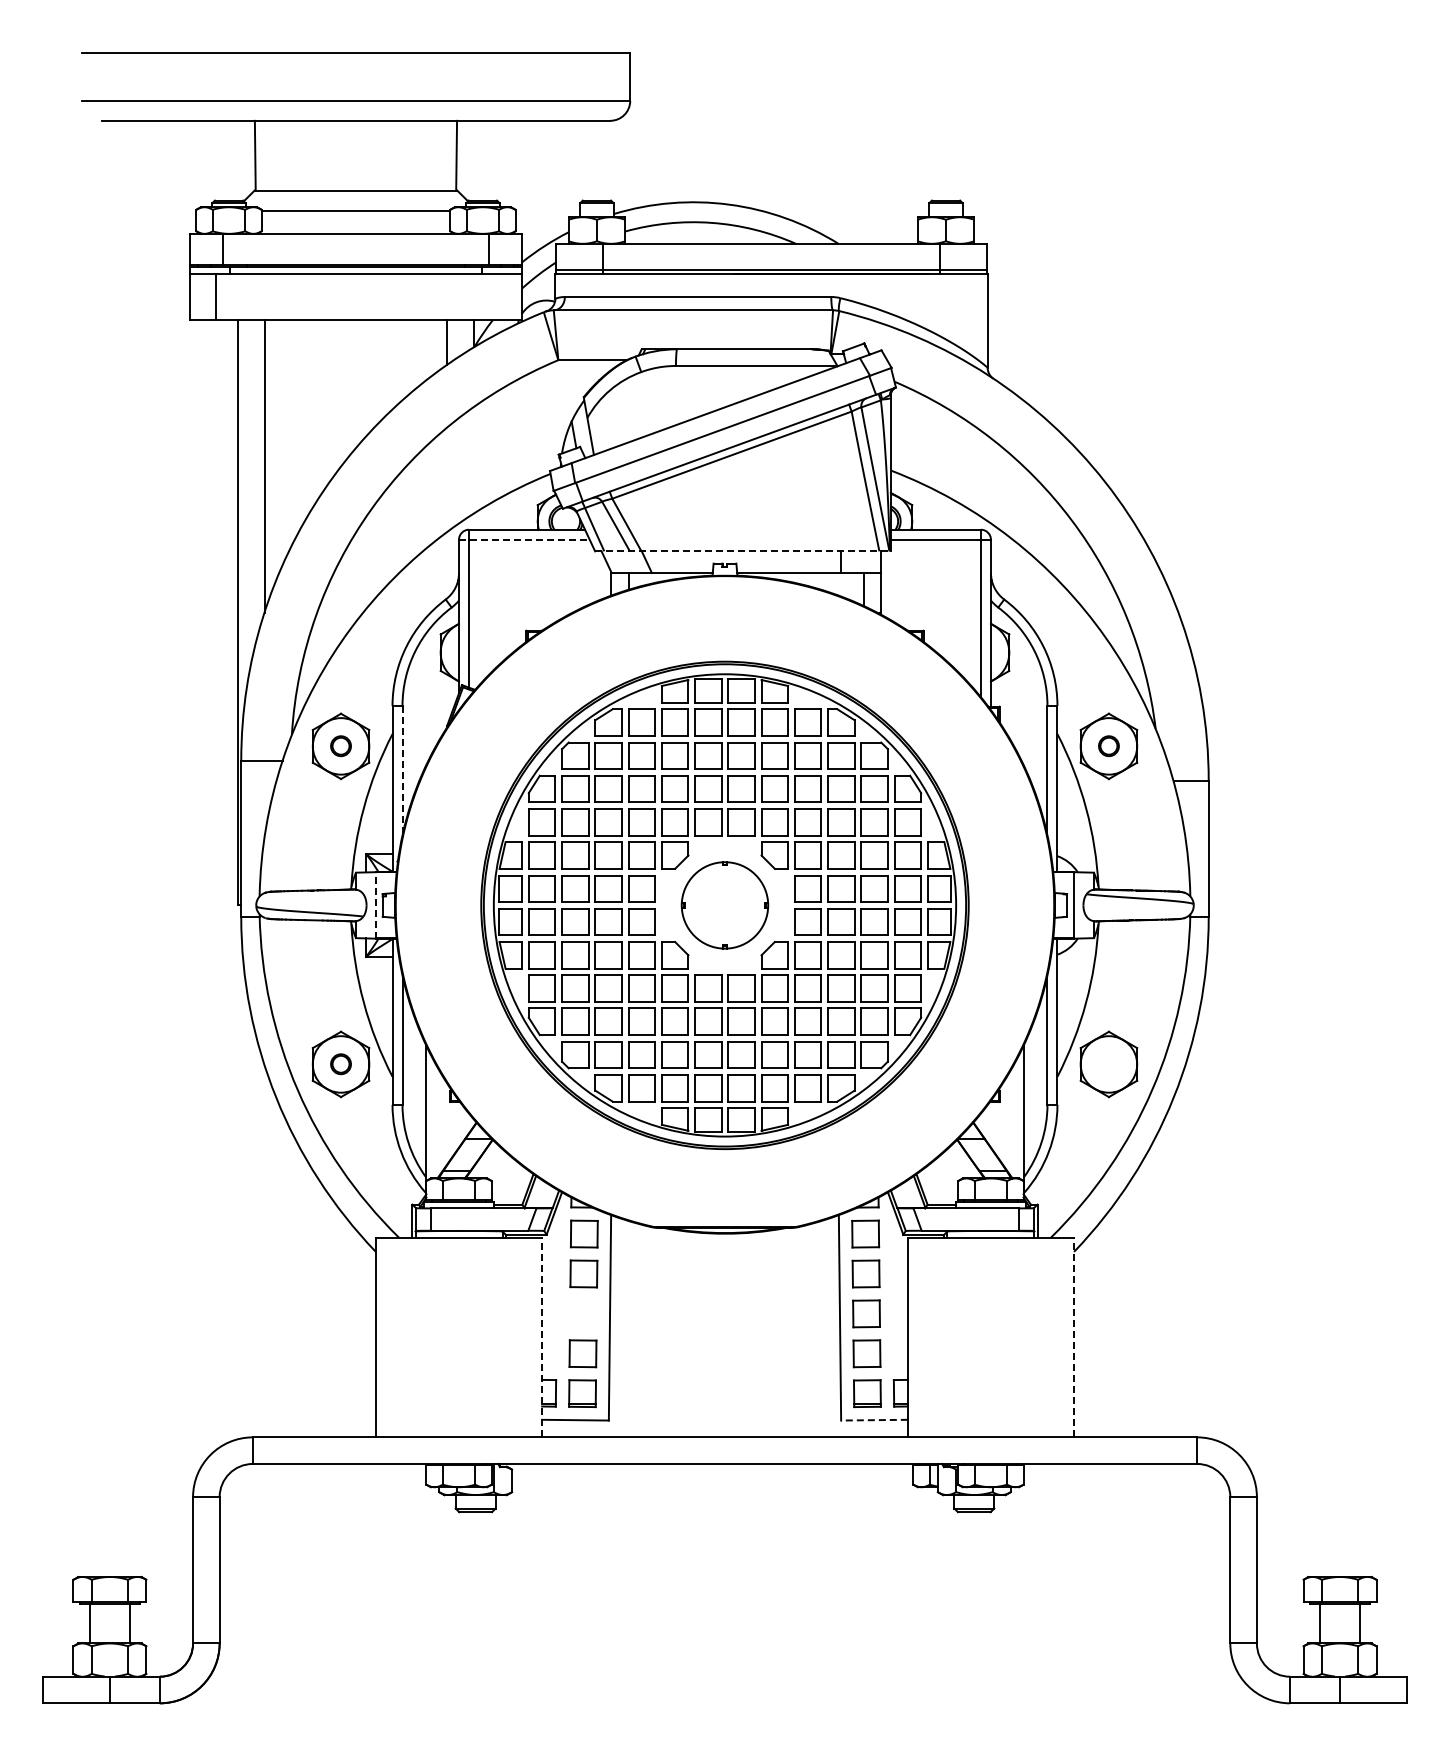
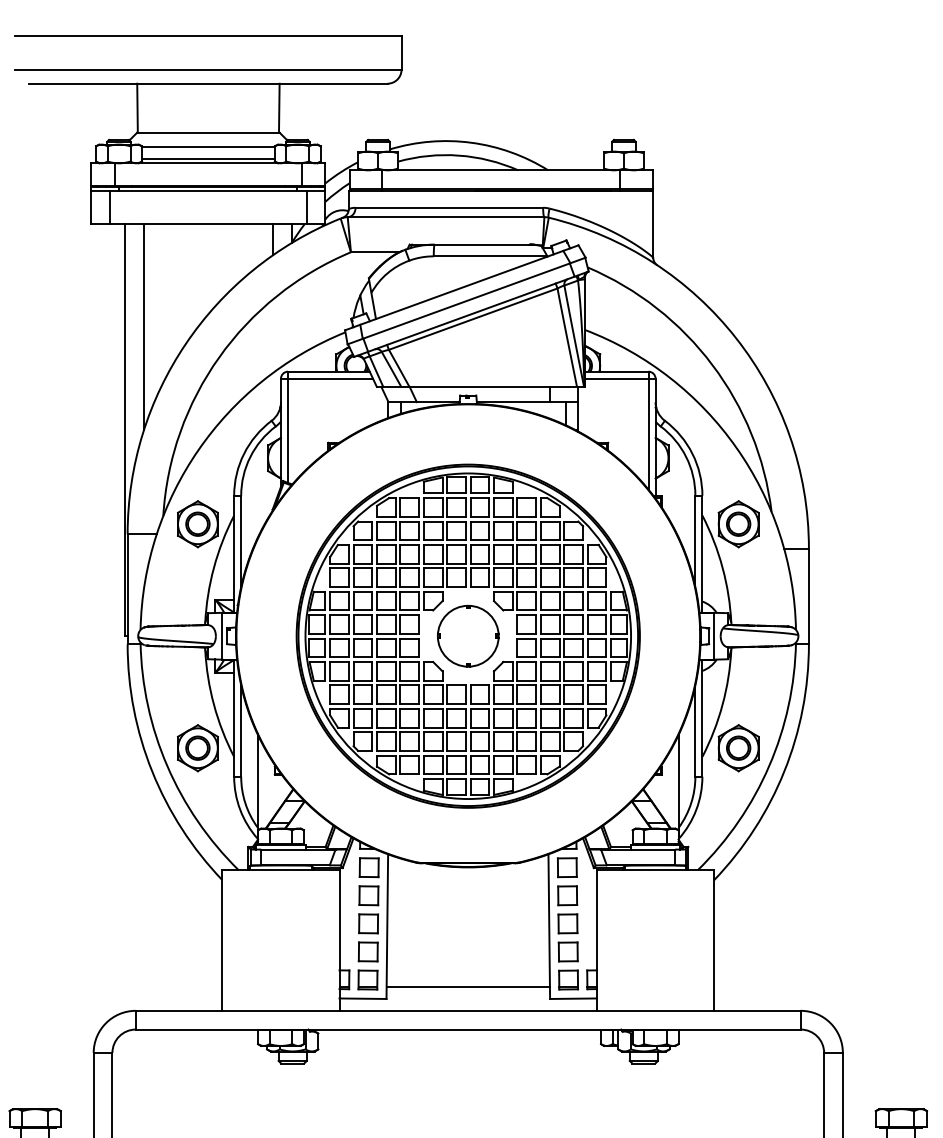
line: (355, 227) -> (208, 158), added
line: (495, 296) -> (306, 207), added
line: (524, 539) -> (327, 378), dashed -> solid
line: (742, 551) -> (480, 387), dashed -> solid
part: (340, 745) -> (197, 523), size x1.67
part: (1108, 745) -> (738, 523), size x1.67
line: (402, 770) -> (241, 541), dashed -> solid
line: (375, 904) -> (222, 635), dashed -> solid
part: (340, 1063) -> (197, 747), size x1.67
part: (1108, 1063) -> (738, 747), added
part: (583, 1313) -> (368, 923), added
line: (542, 1337) -> (339, 940), dashed -> solid
line: (1074, 1337) -> (714, 940), dashed -> solid
line: (724, 1404) -> (467, 987), added
line: (874, 1420) -> (573, 998), dashed -> solid

